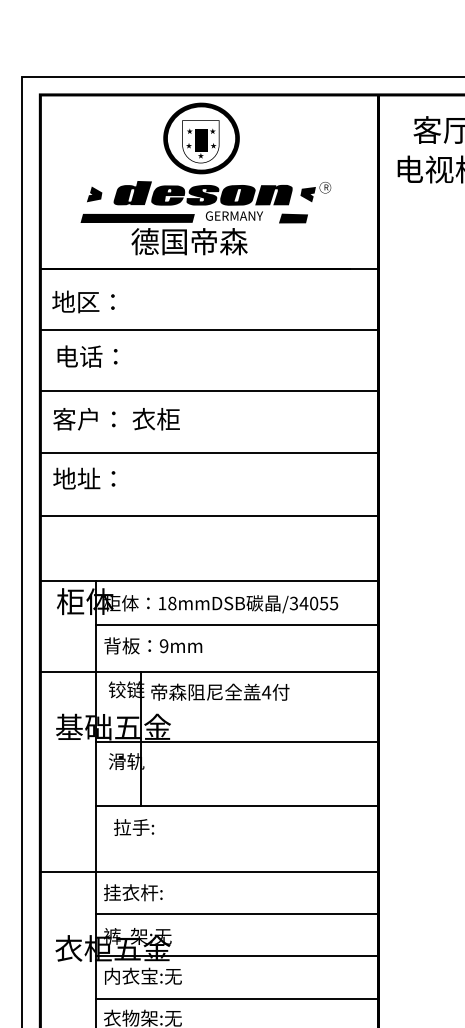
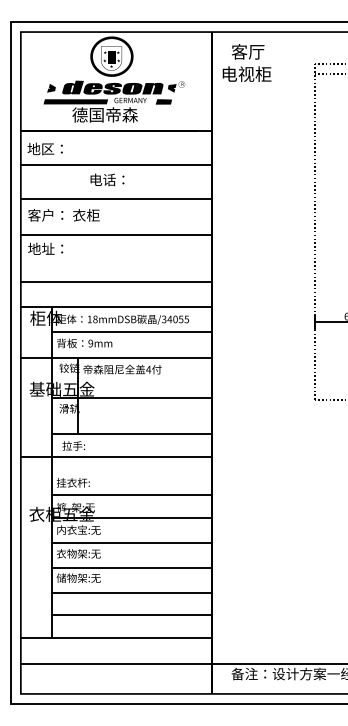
text: (87, 355) -> (107, 179), moved
line: (209, 515) -> (116, 281), moved
line: (209, 870) -> (116, 456), moved

